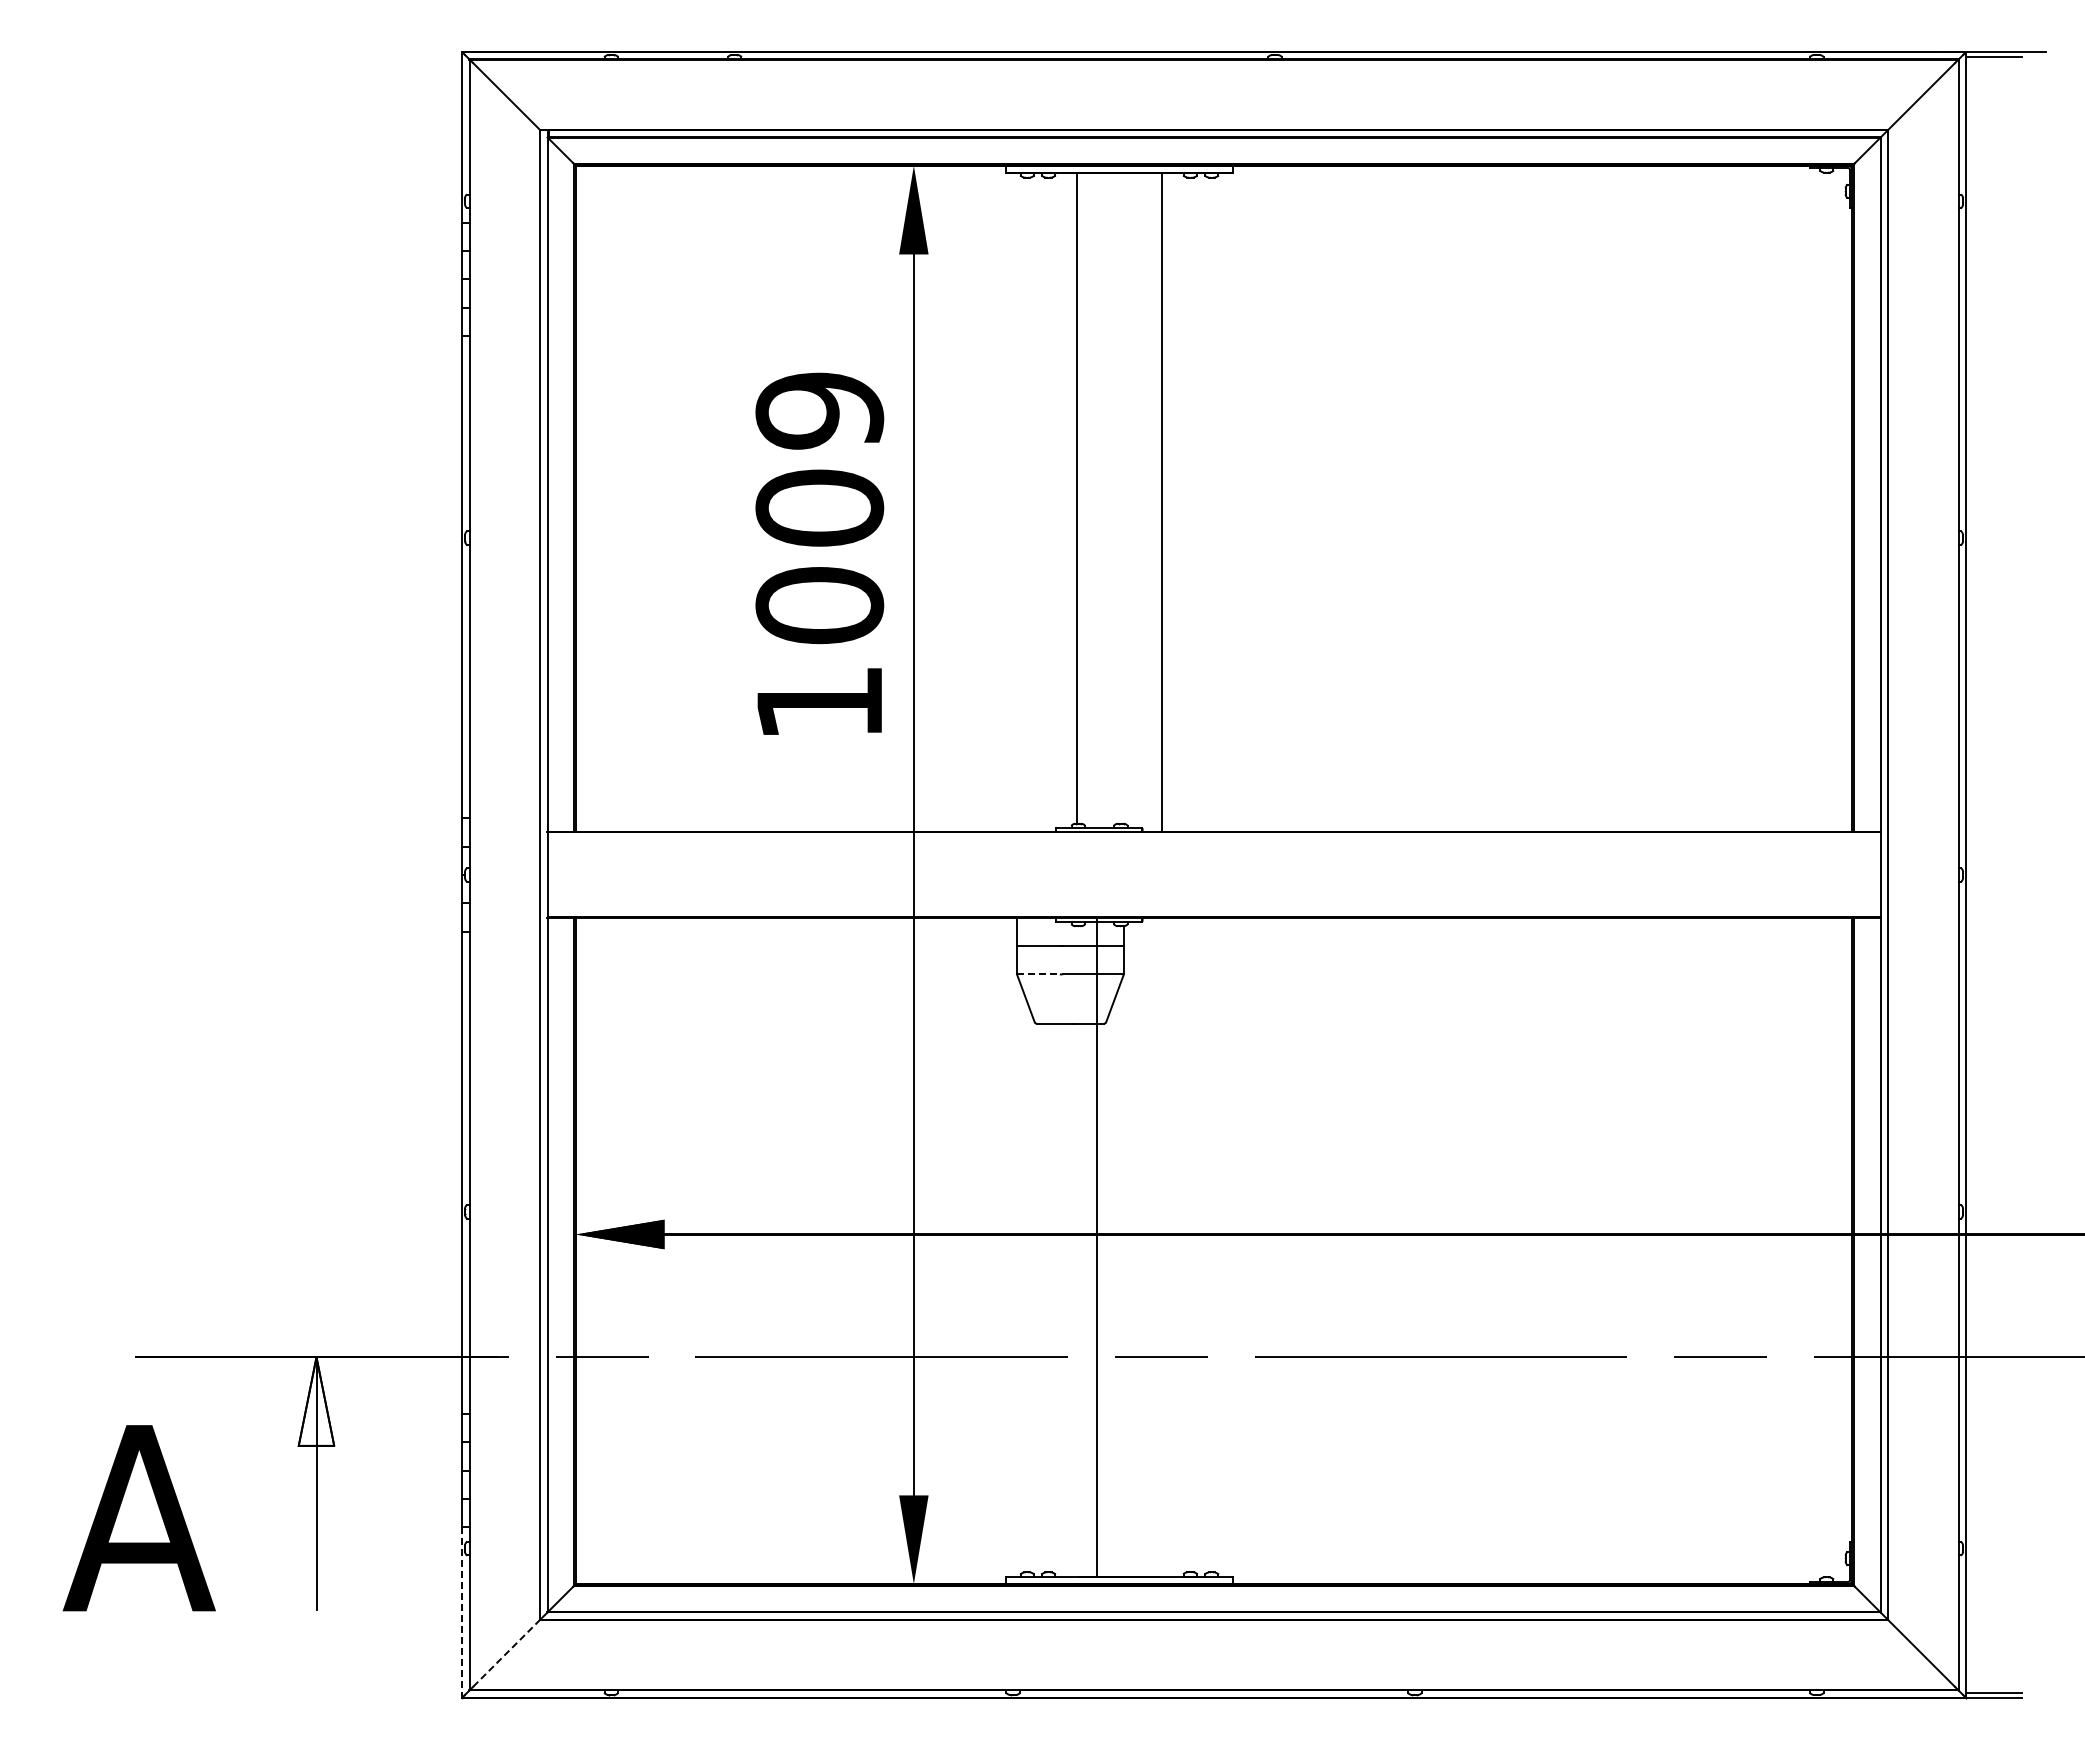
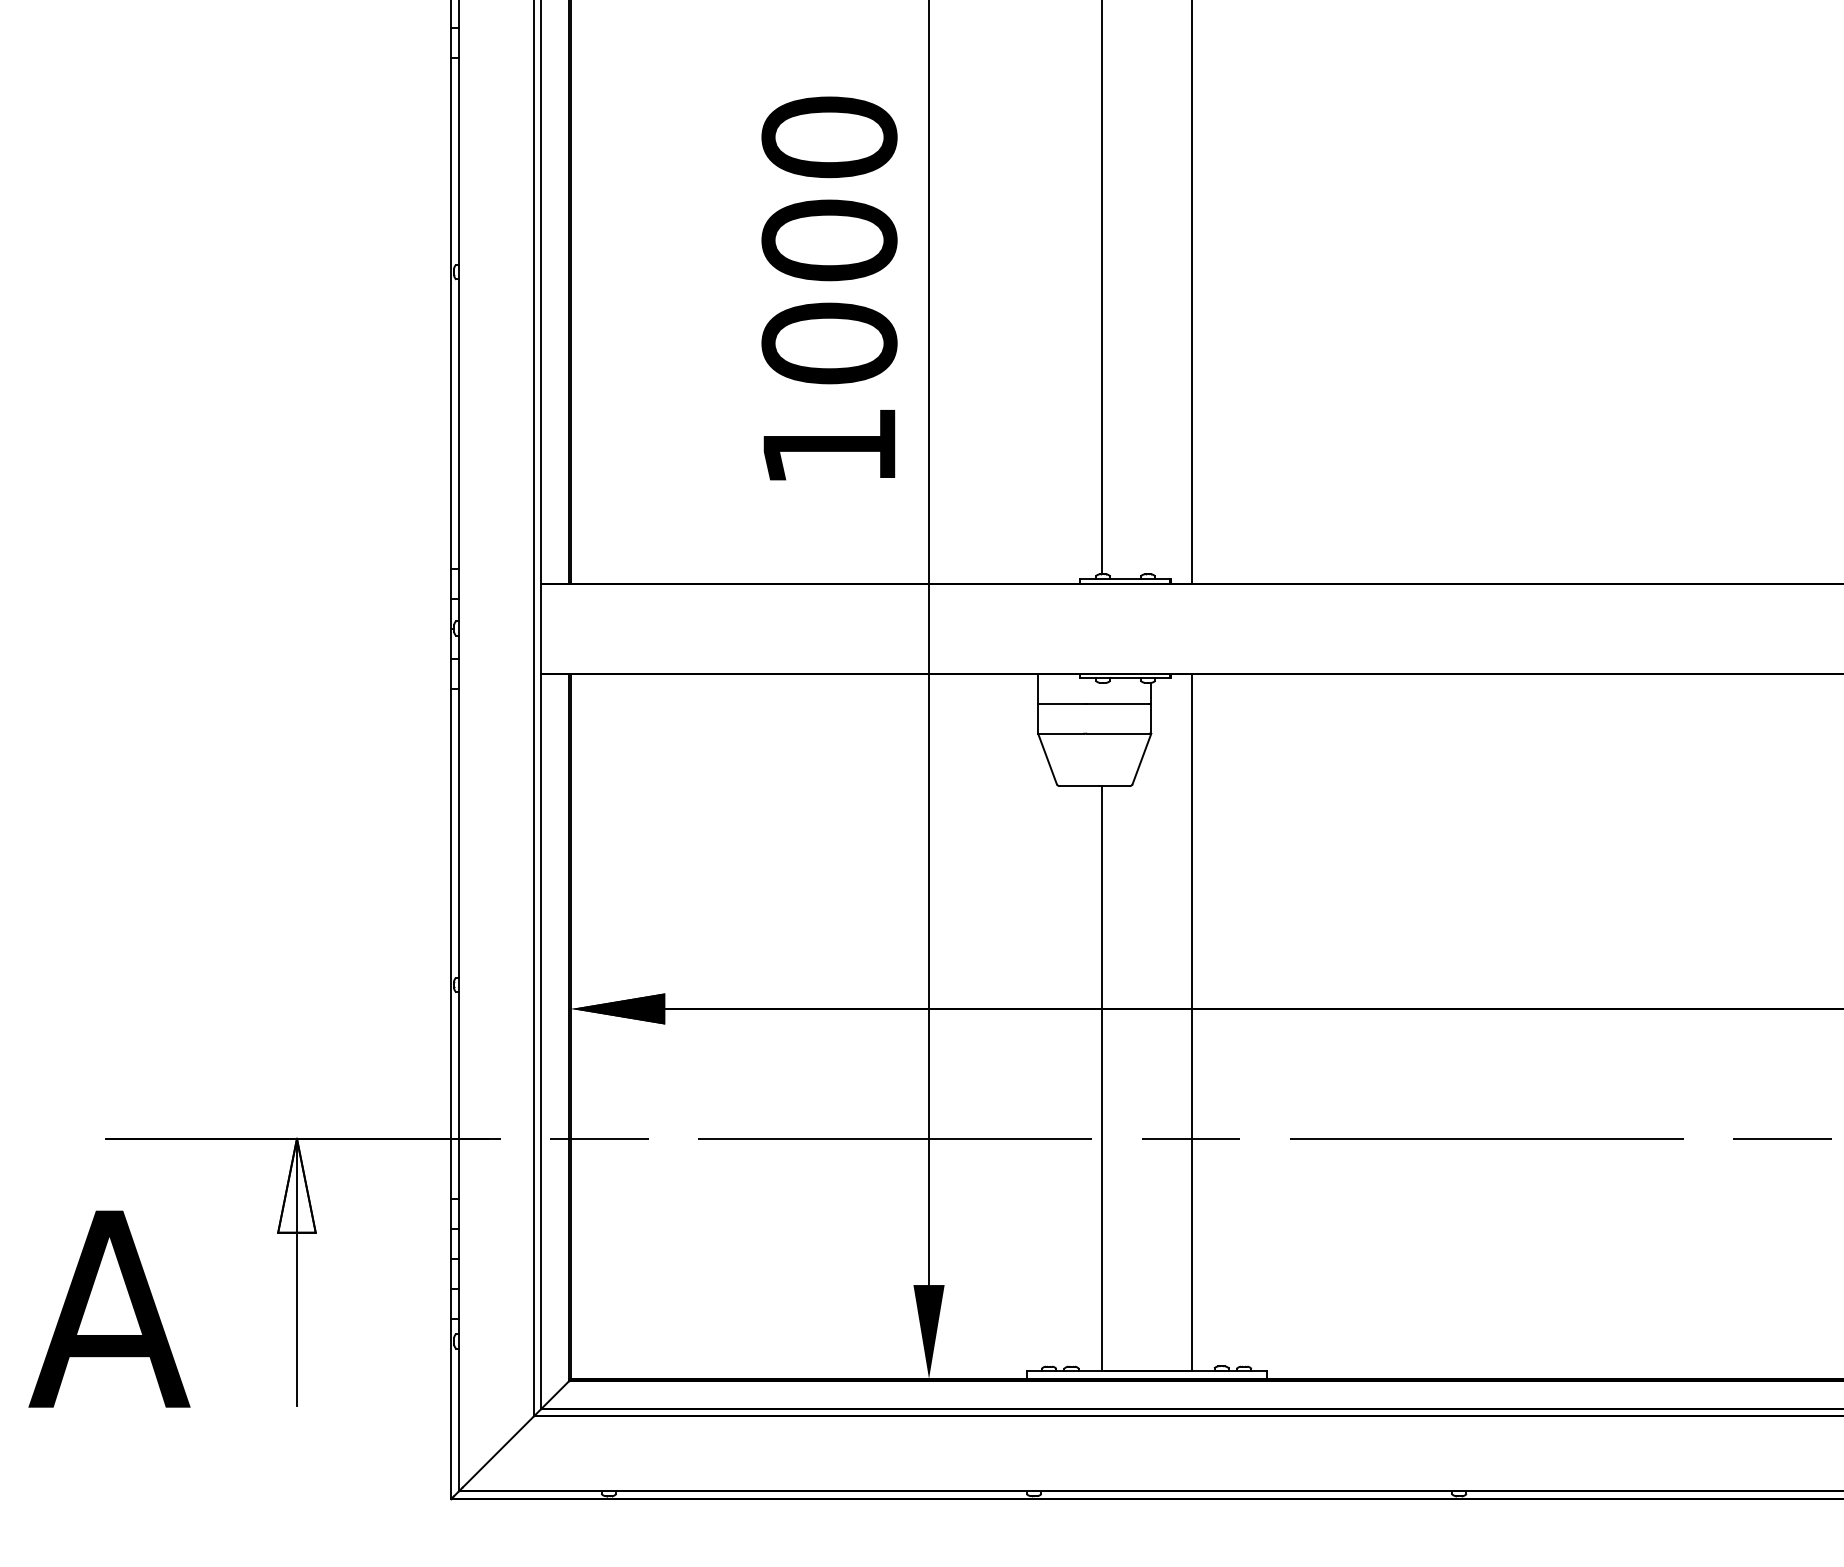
text: (819, 410) -> (829, 137), 1009 -> 1000
line: (1038, 974) -> (1060, 733), dashed -> solid
line: (1097, 1247) -> (1192, 1022), moved
line: (1076, 1300) -> (1101, 1078), added
line: (462, 1612) -> (451, 1408), dashed -> solid
line: (506, 1653) -> (498, 1452), dashed -> solid

